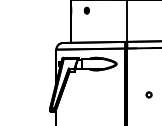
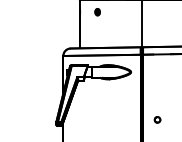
part: (149, 94) -> (157, 119), moved

